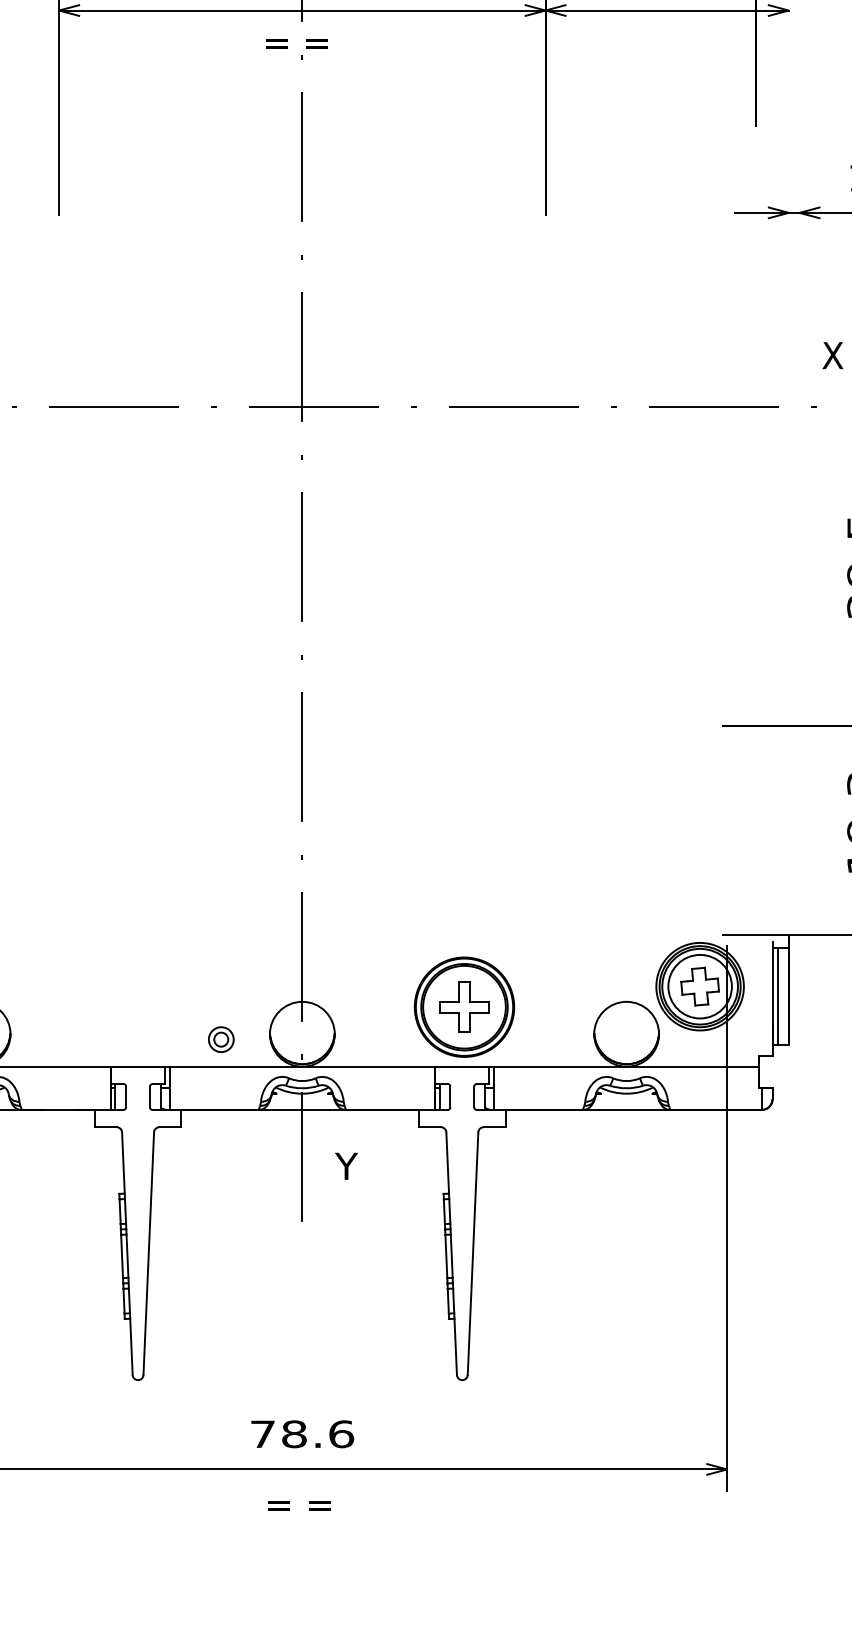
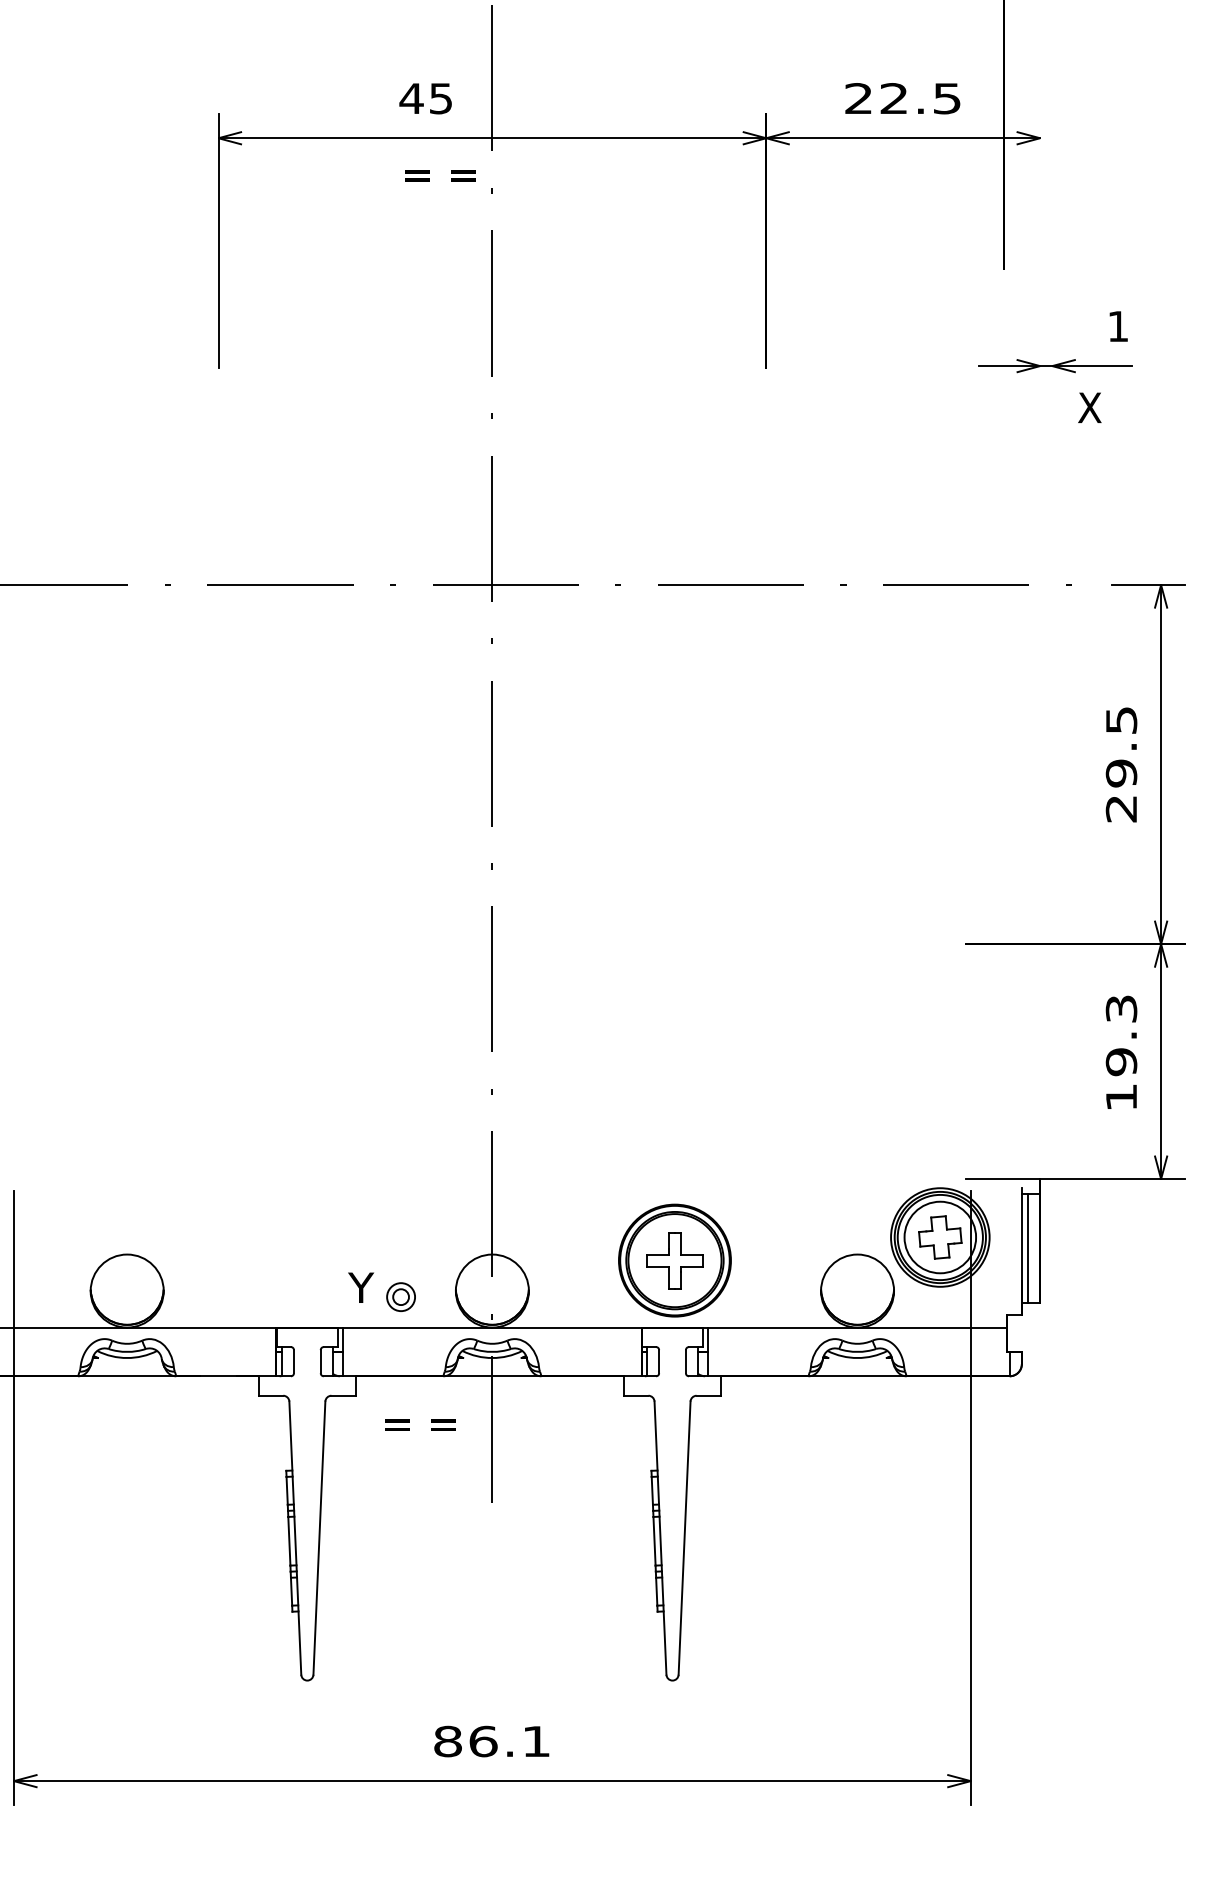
text: (297, 43) -> (440, 175), moved
text: (832, 355) -> (1089, 407), moved
text: (346, 1166) -> (361, 1287), moved
text: (302, 1434) -> (492, 1741), 78.6 -> 86.1
text: (299, 1505) -> (420, 1424), moved

